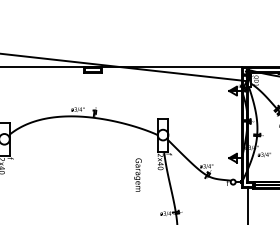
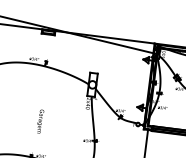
text: (137, 174) -> (39, 121), moved

